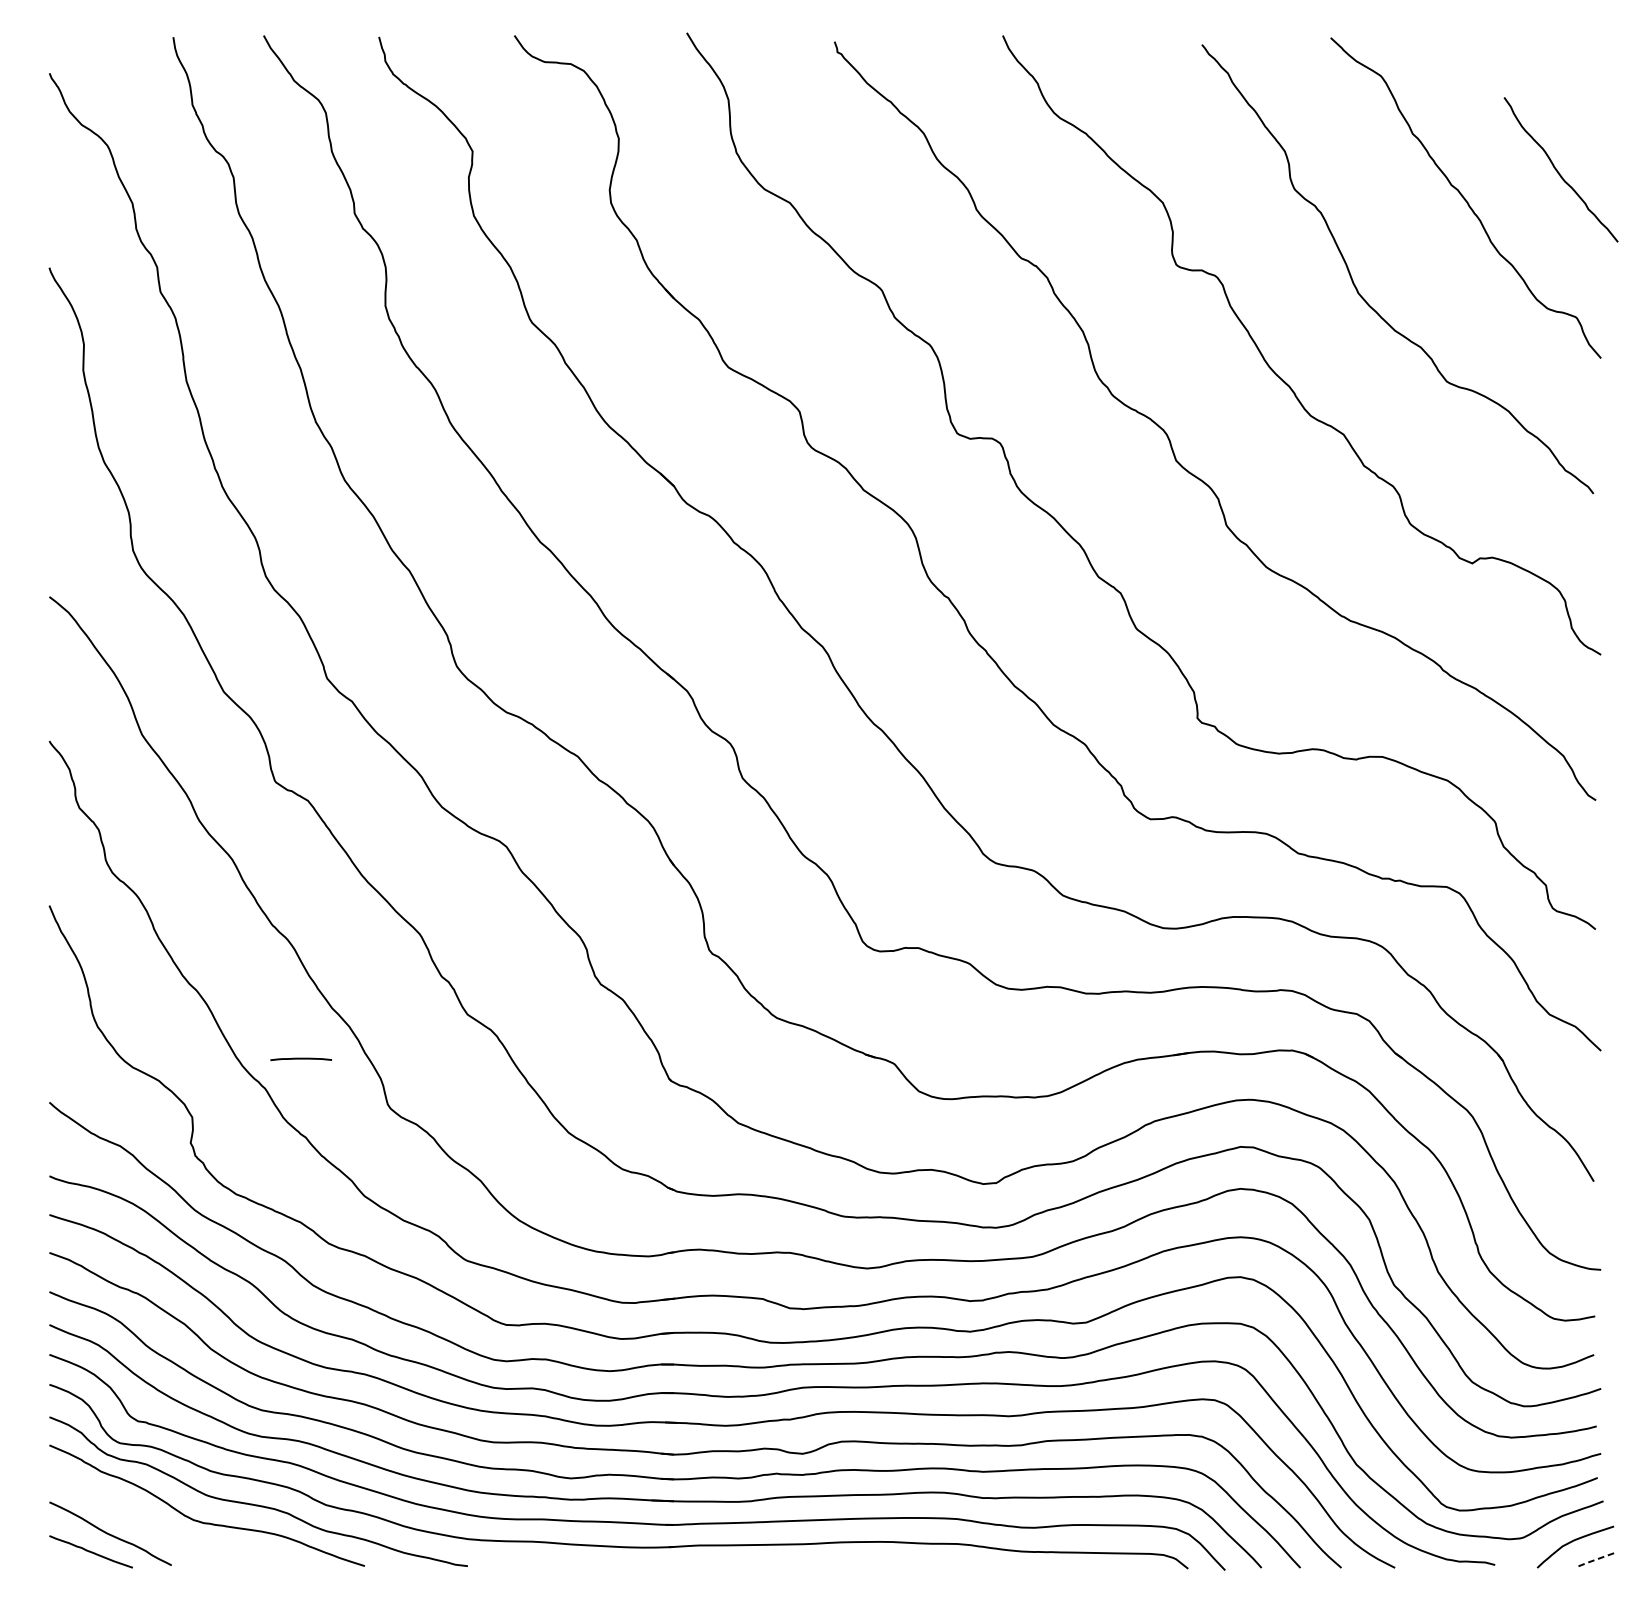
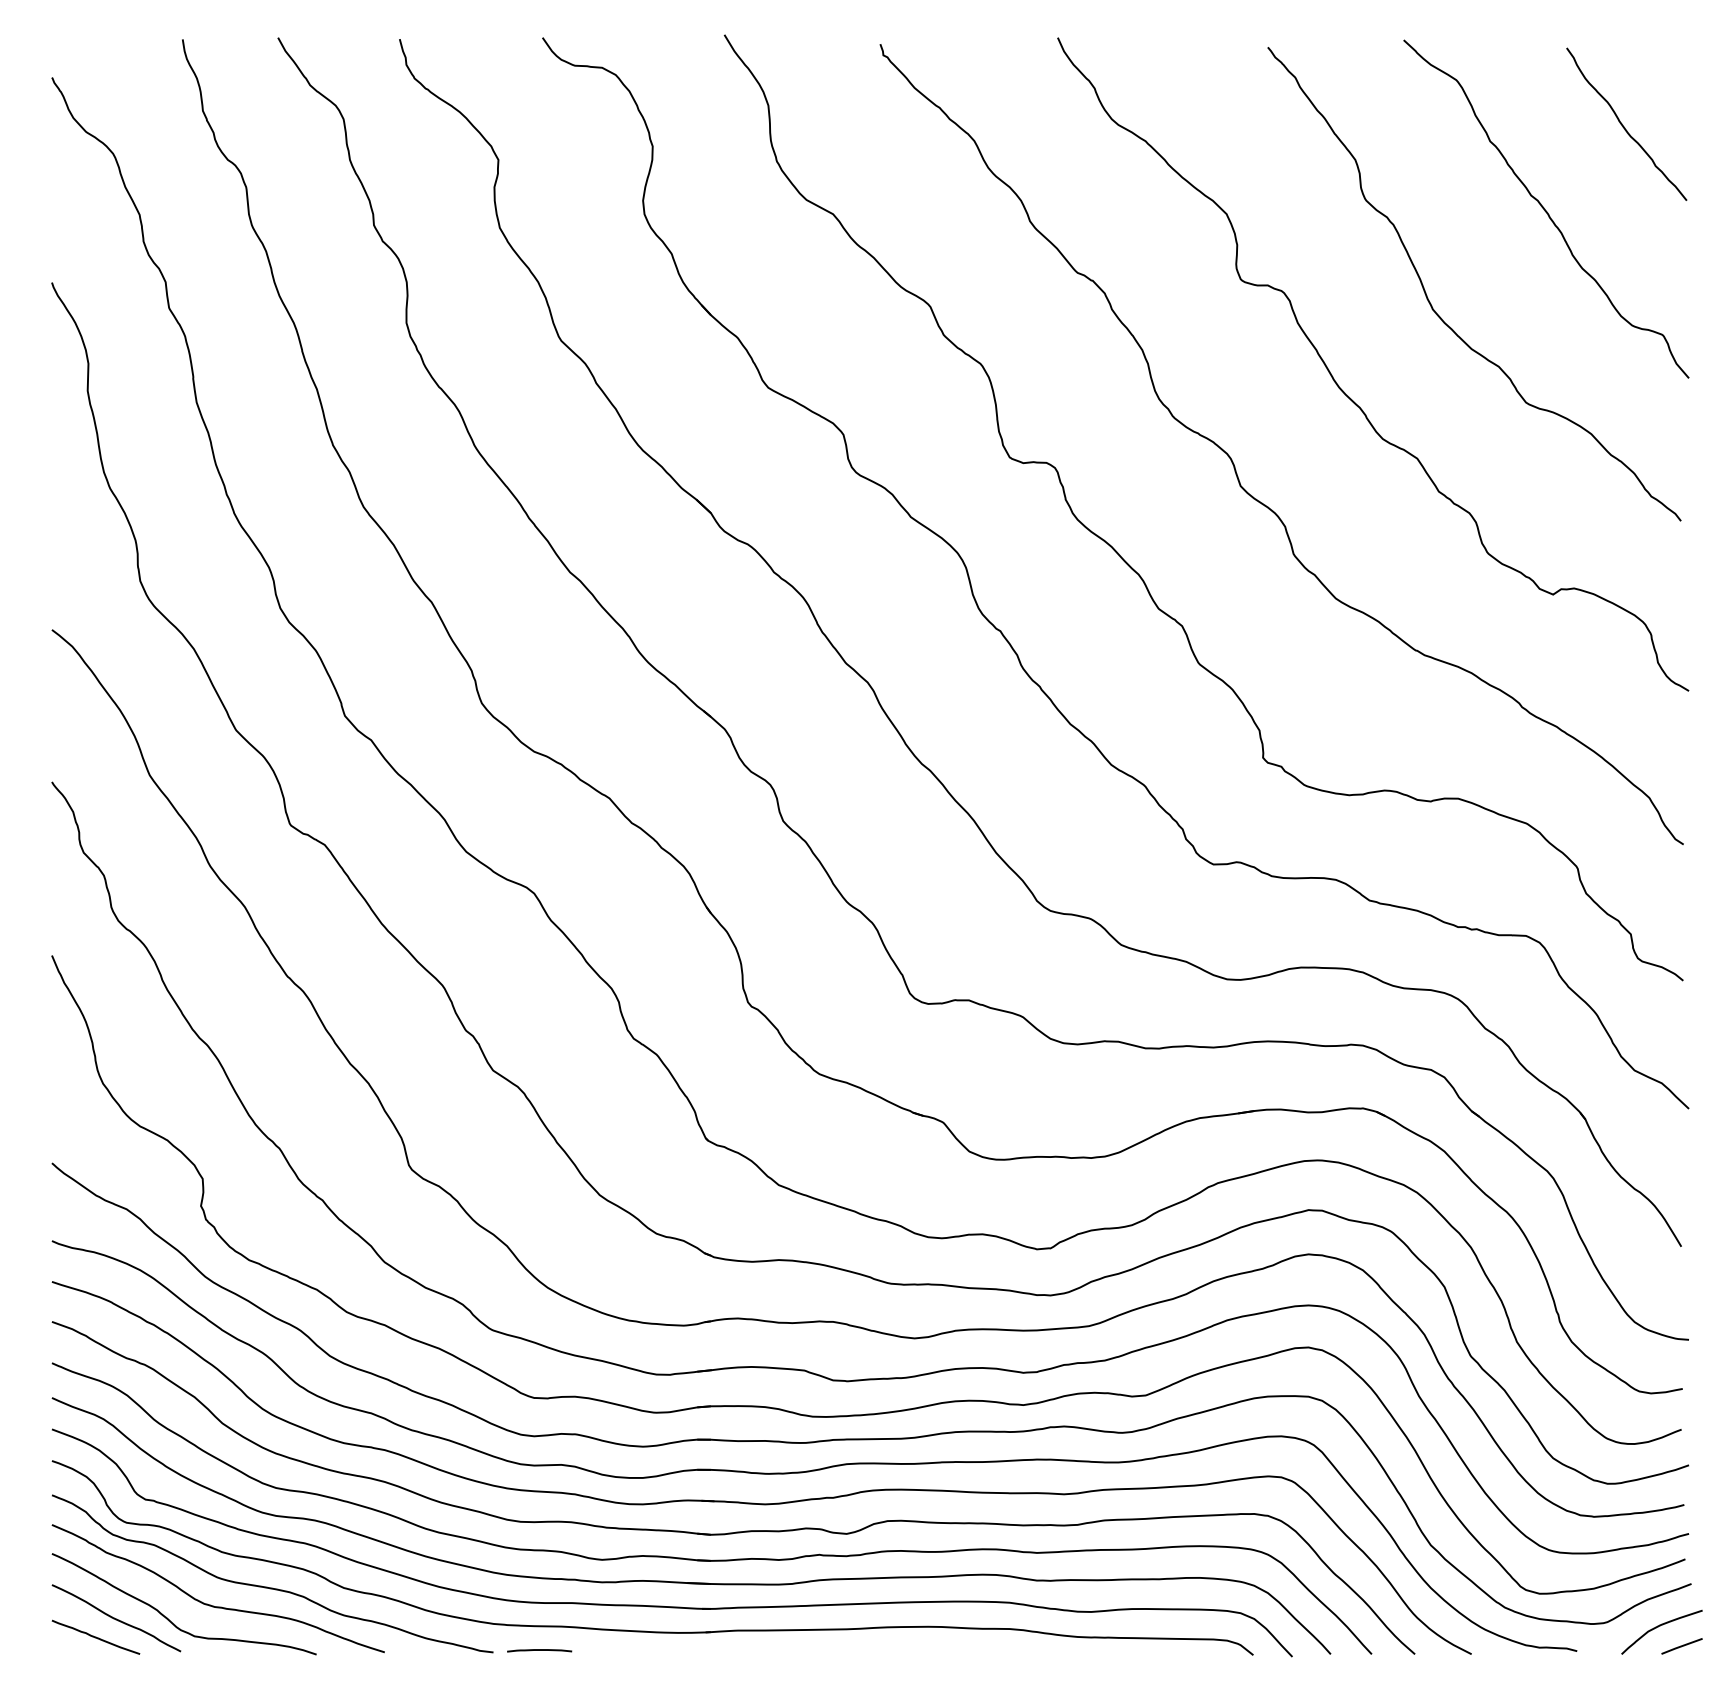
curve: (1558, 170) -> (1623, 125), moved
line: (301, 1059) -> (539, 1650), moved
curve: (159, 1534) -> (168, 1618), added
line: (1594, 1560) -> (1681, 1646), dashed -> solid

